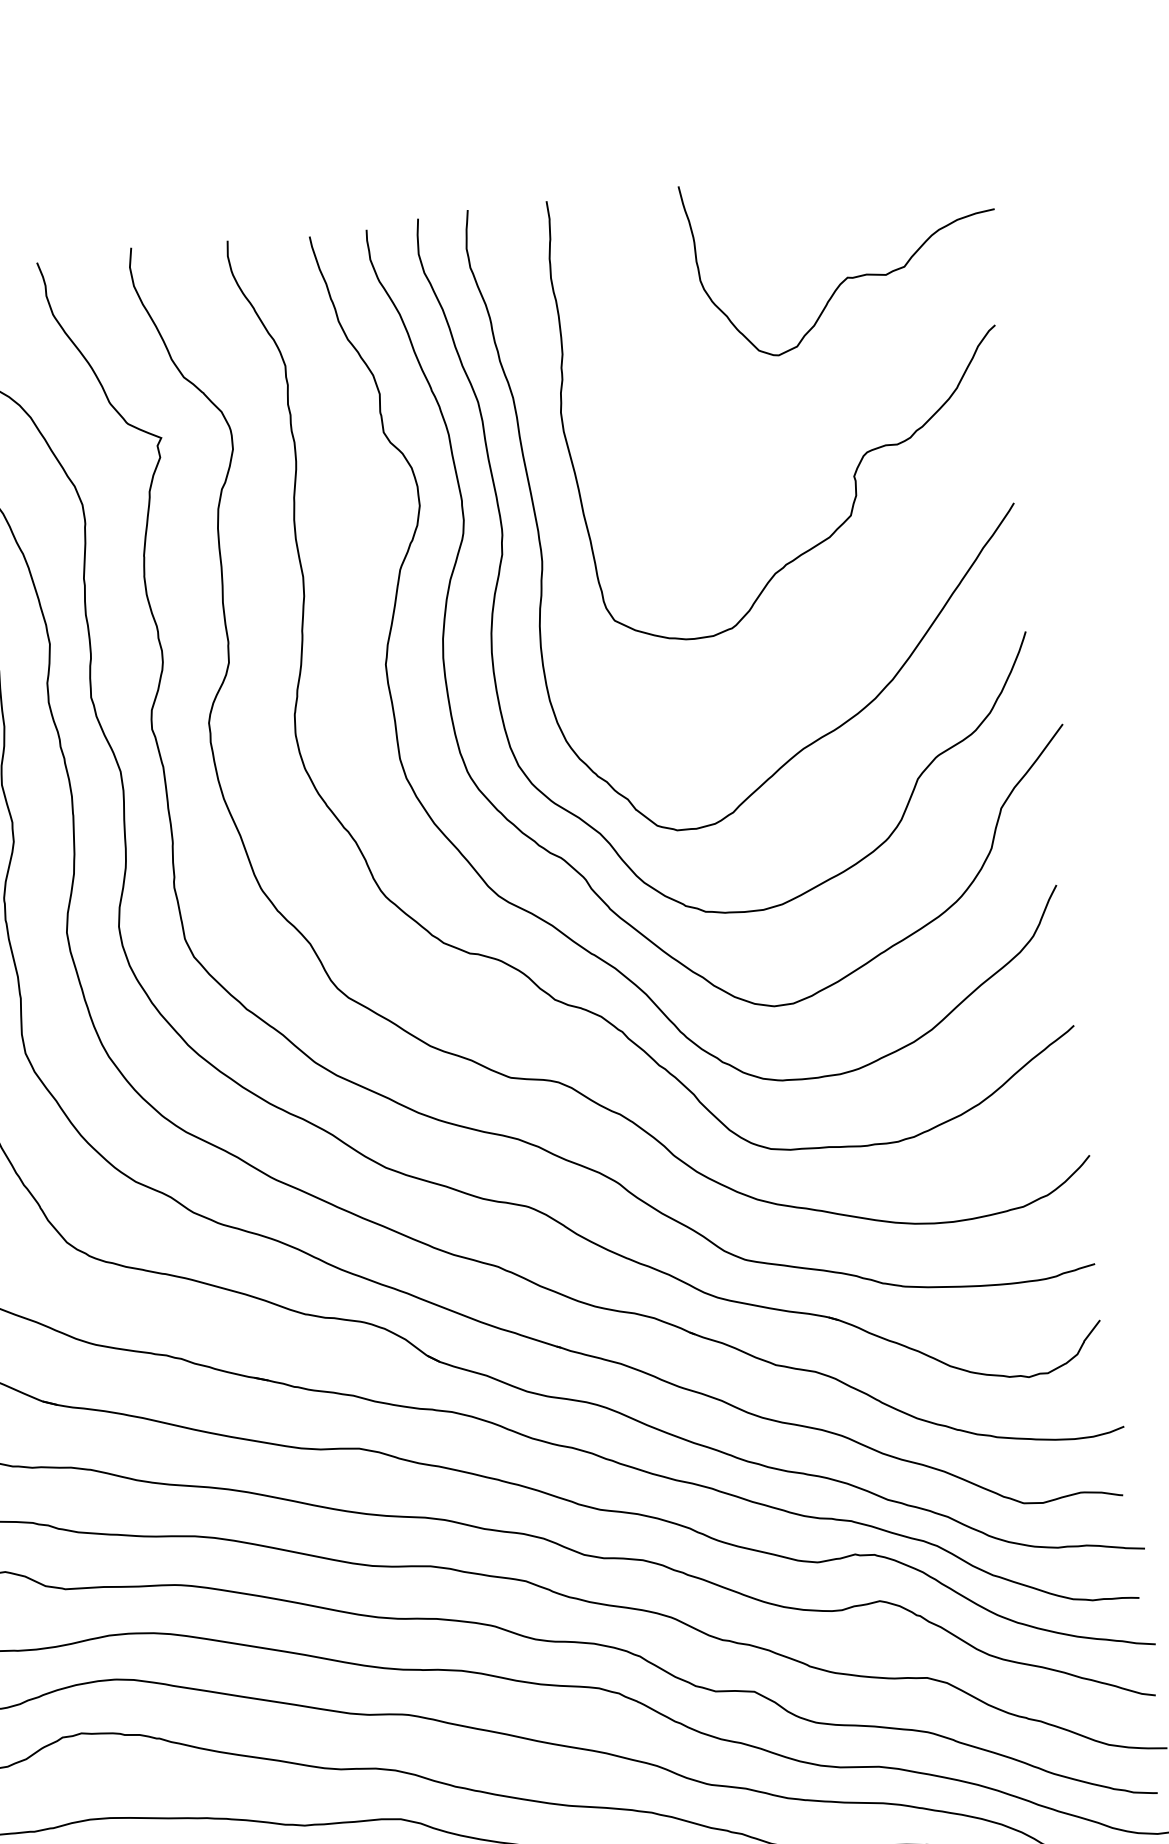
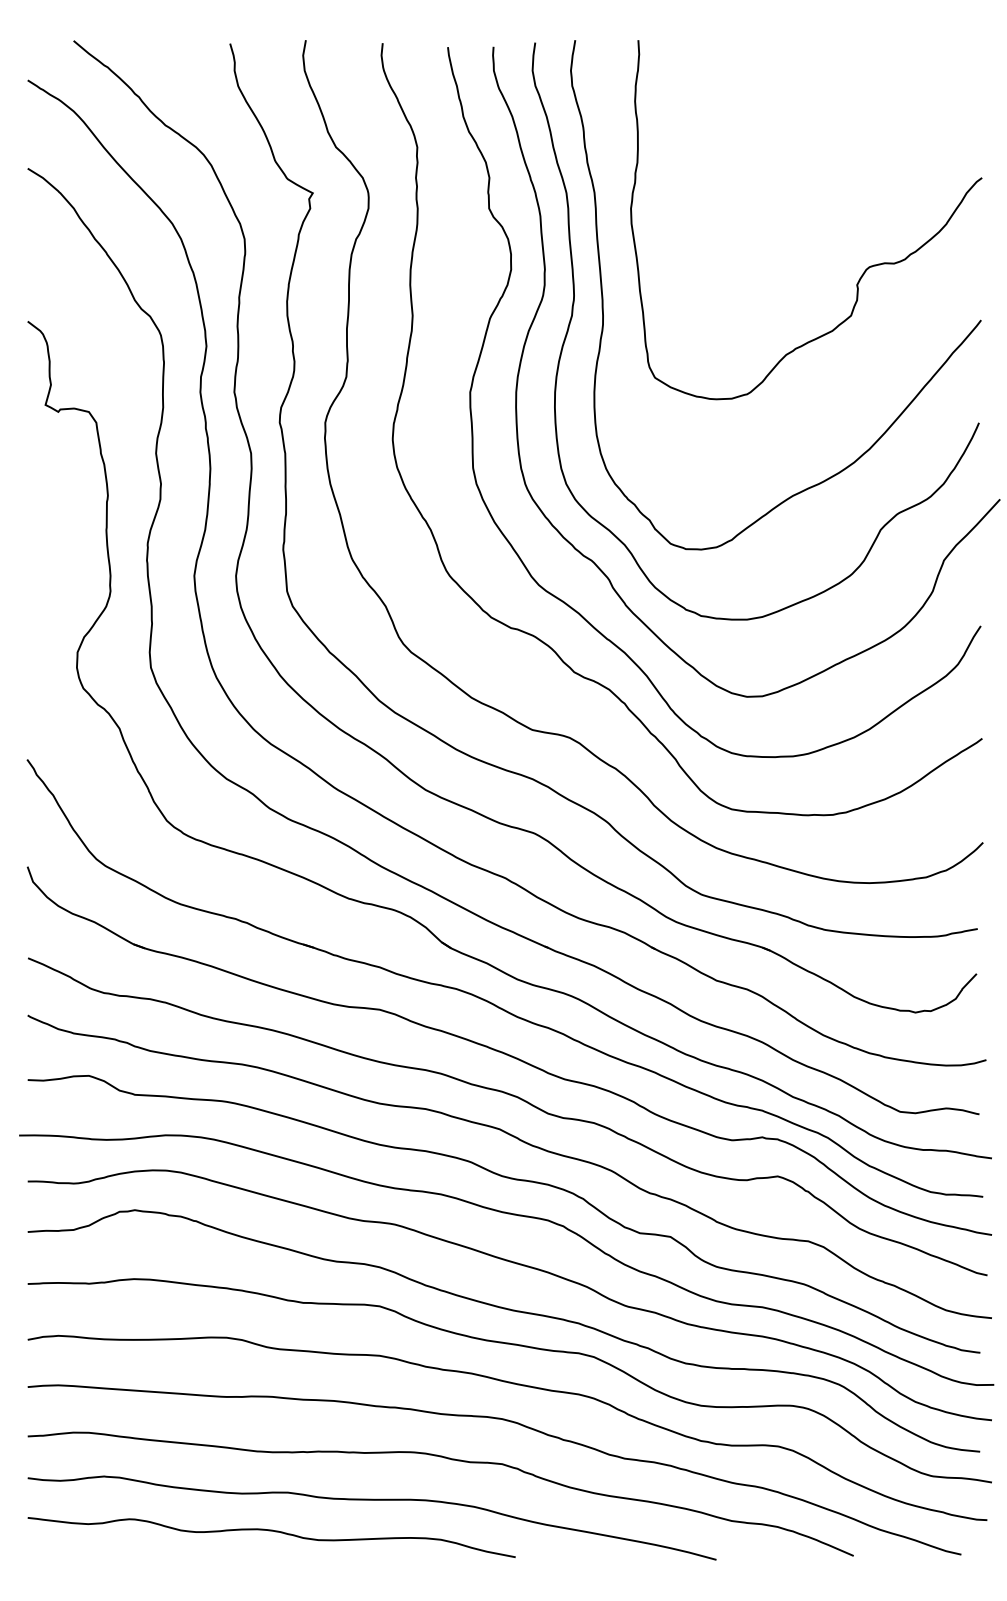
curve: (846, 276) -> (868, 126), removed

